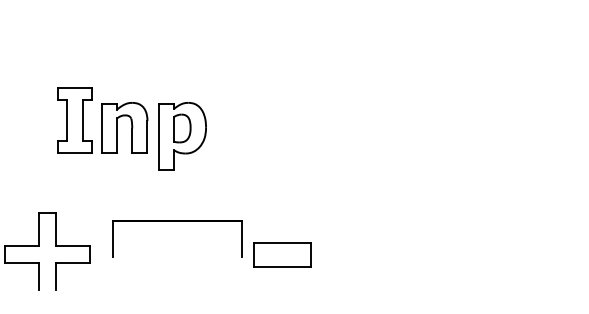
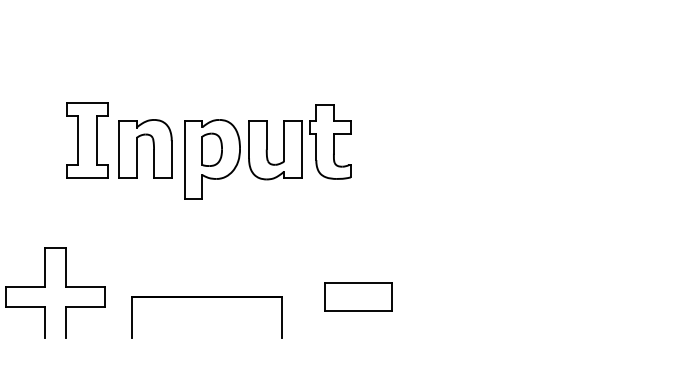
part: (257, 122) -> (299, 142), added
part: (177, 221) -> (206, 297), moved
part: (282, 254) -> (358, 296), moved

